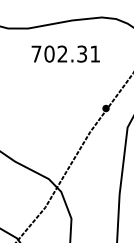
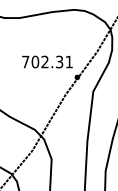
text: (65, 53) -> (47, 61), moved

